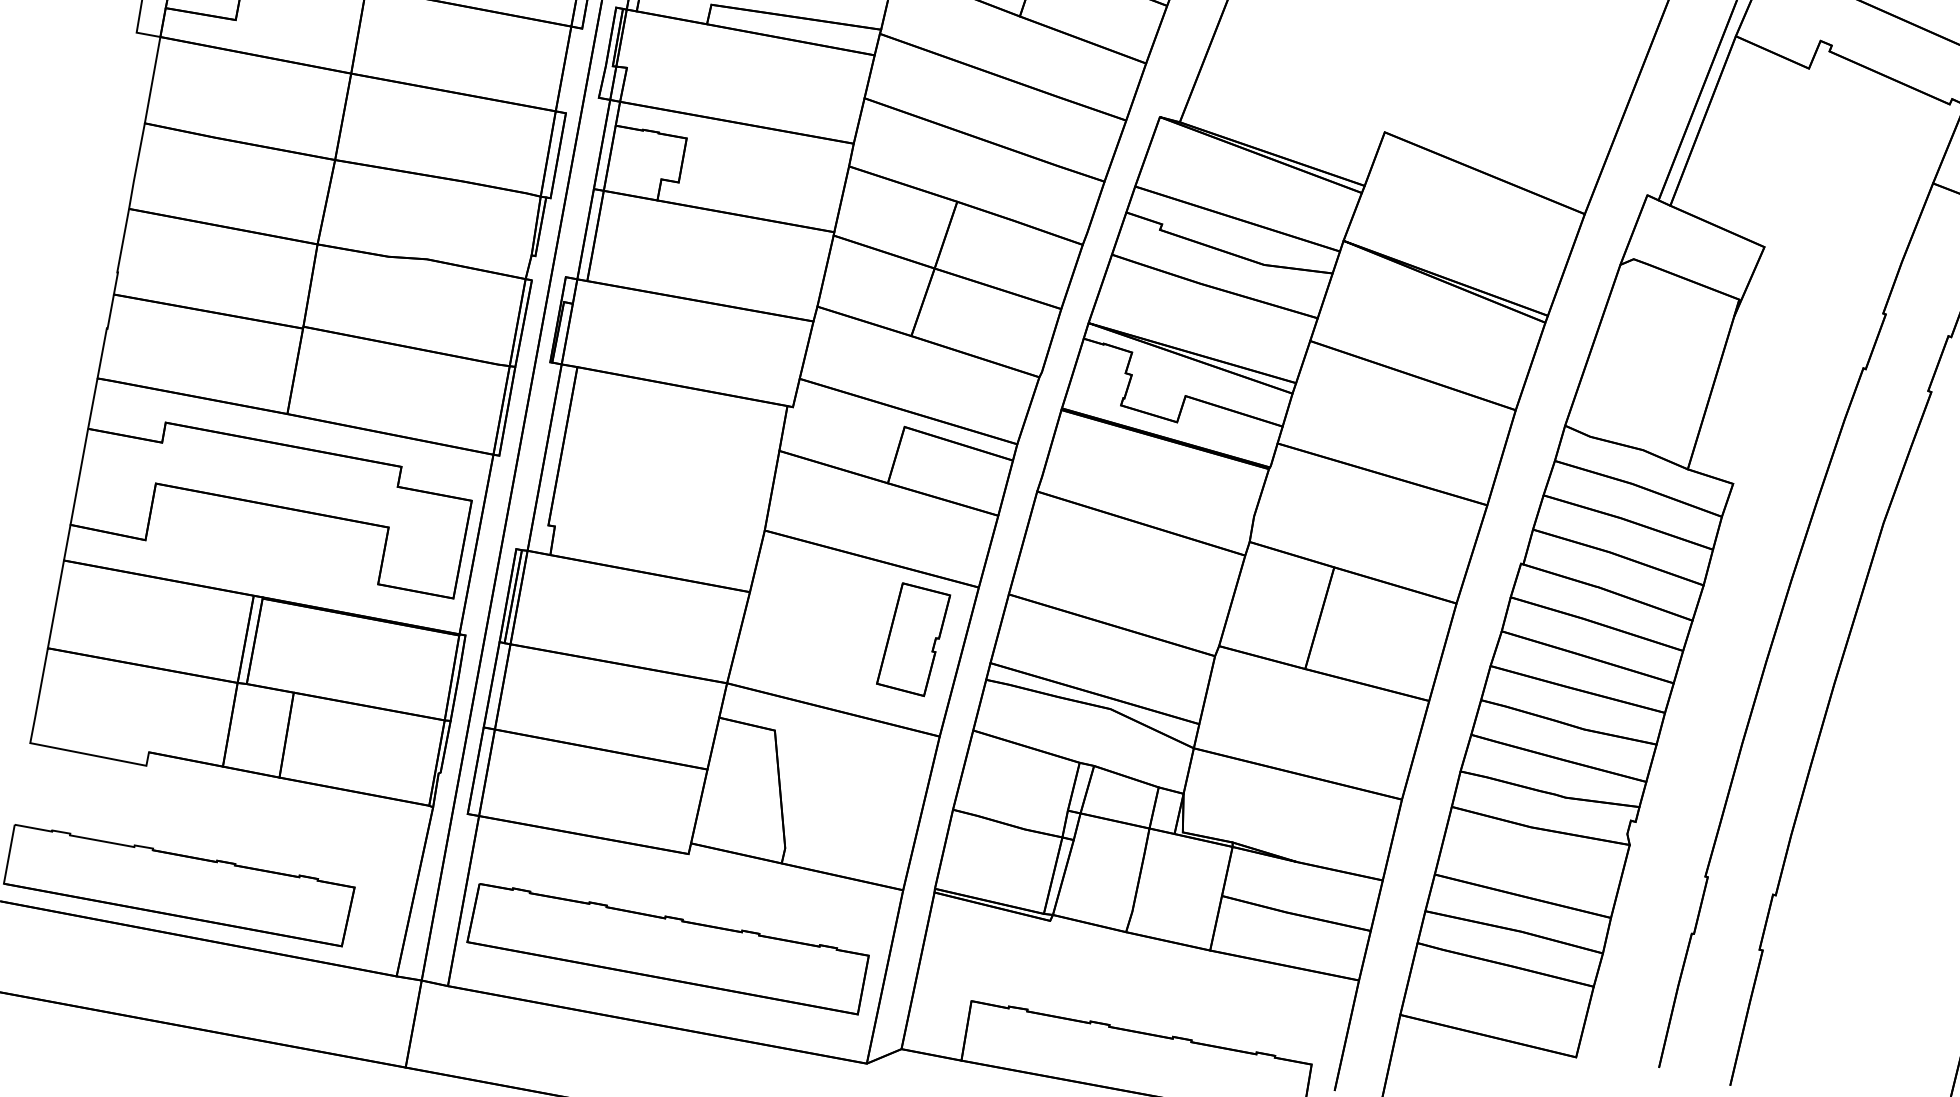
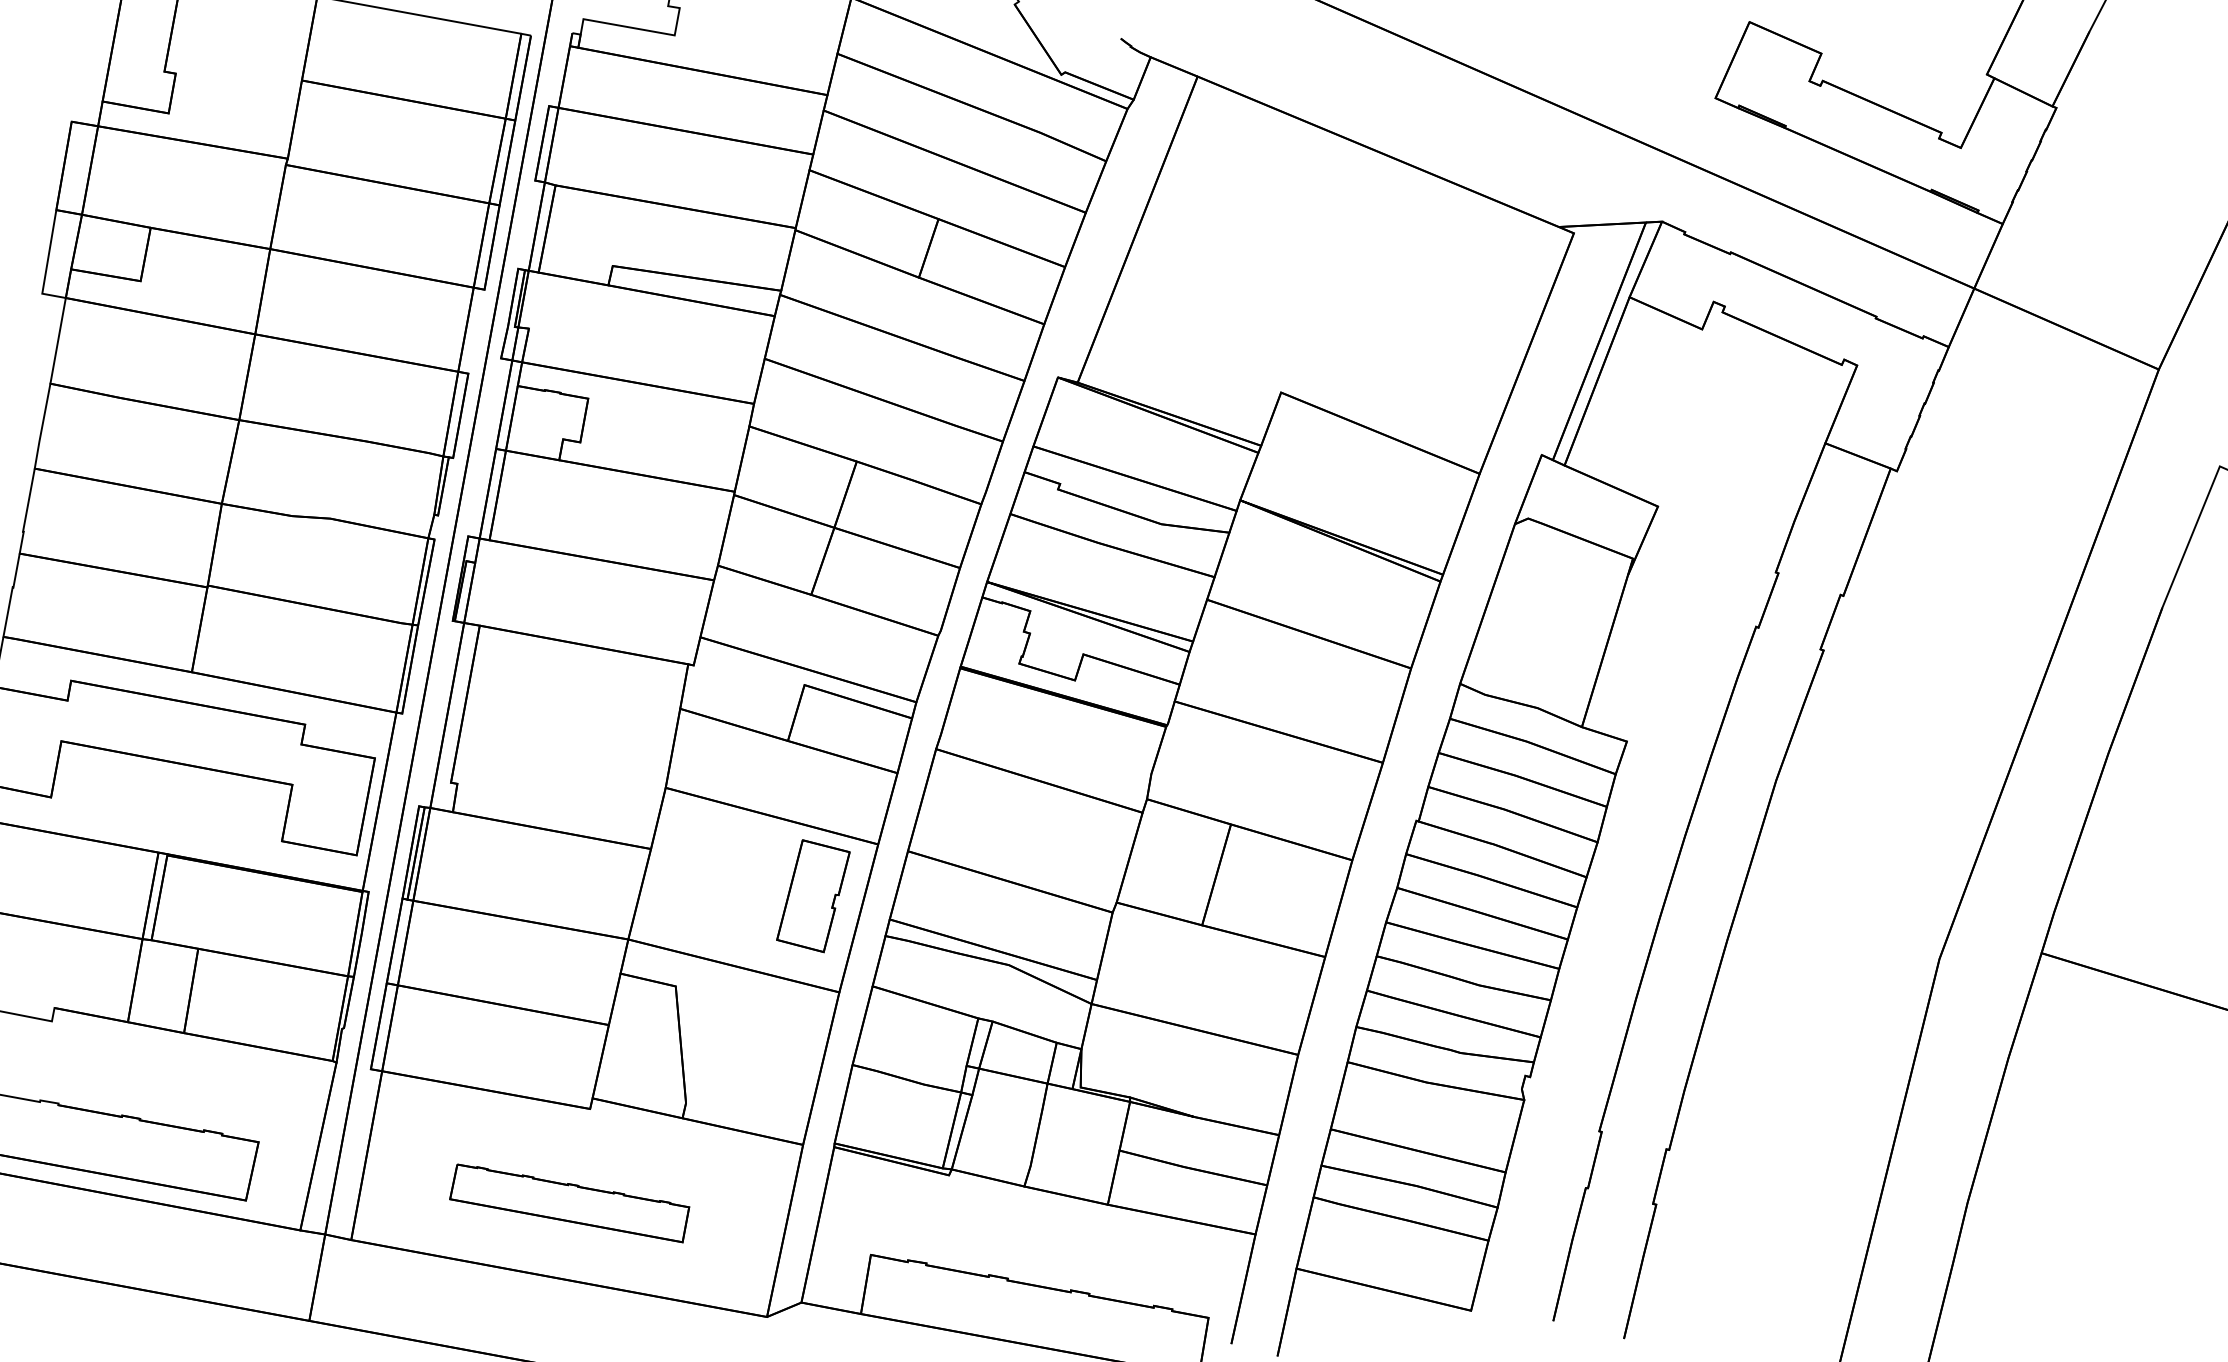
part: (667, 949) -> (569, 1203), size x0.6

